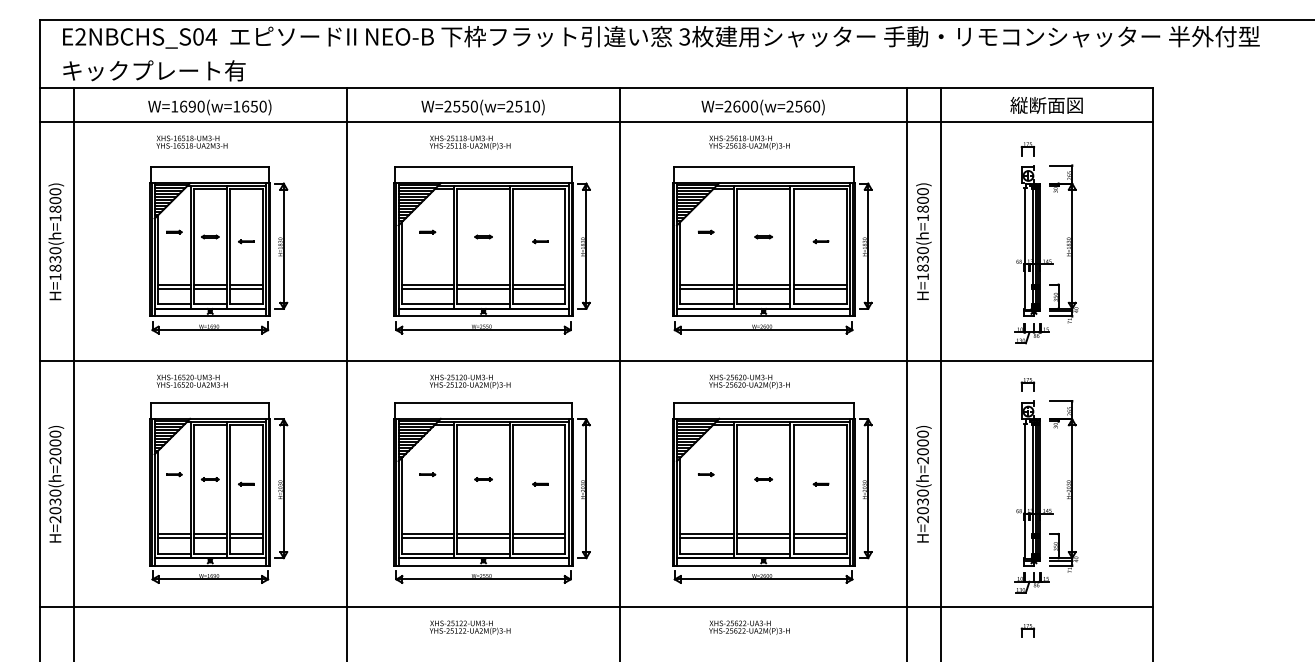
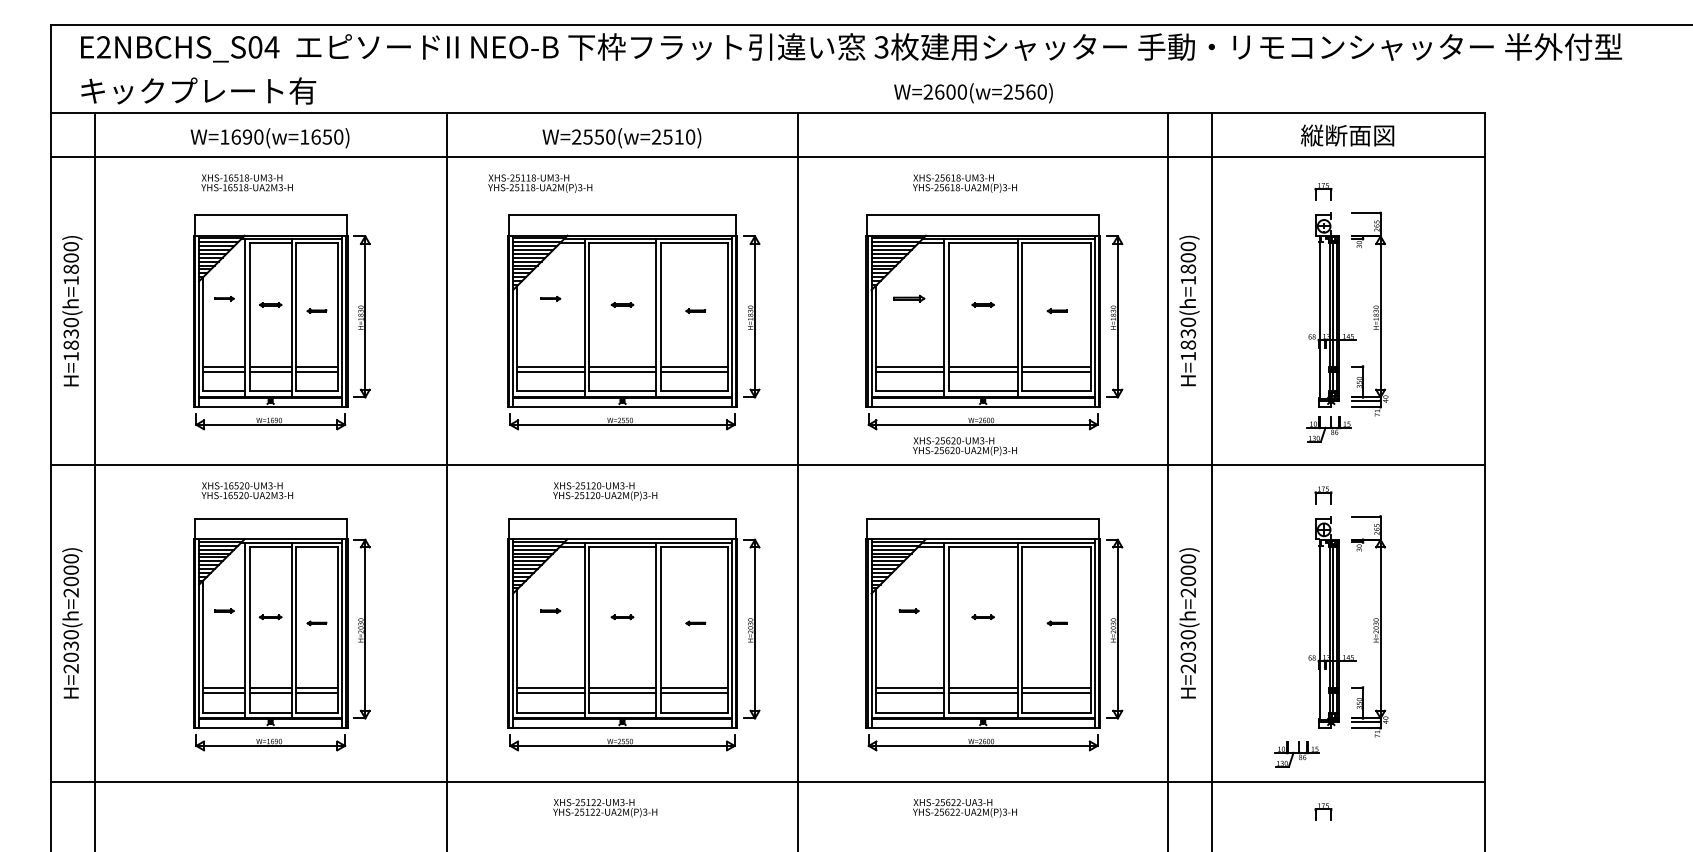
text: (763, 107) -> (973, 93), moved
text: (470, 142) -> (540, 183), moved
part: (705, 231) -> (908, 298), size x1.6
text: (749, 381) -> (964, 446), moved
part: (1031, 583) -> (1296, 754), moved

